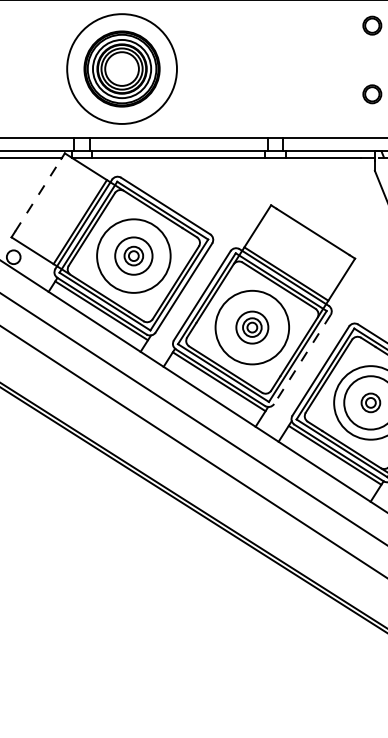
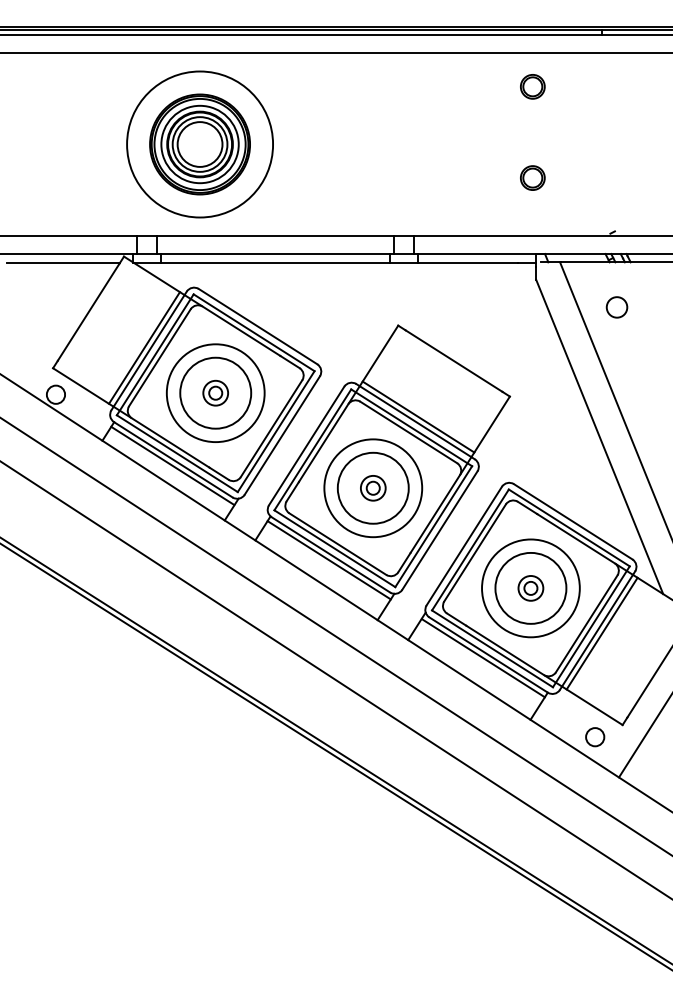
line: (38, 195) -> (88, 312), dashed -> solid
circle: (133, 255) -> (215, 392), size x1.43
circle: (251, 327) -> (372, 487), size x1.67
line: (302, 360) -> (439, 531), dashed -> solid

